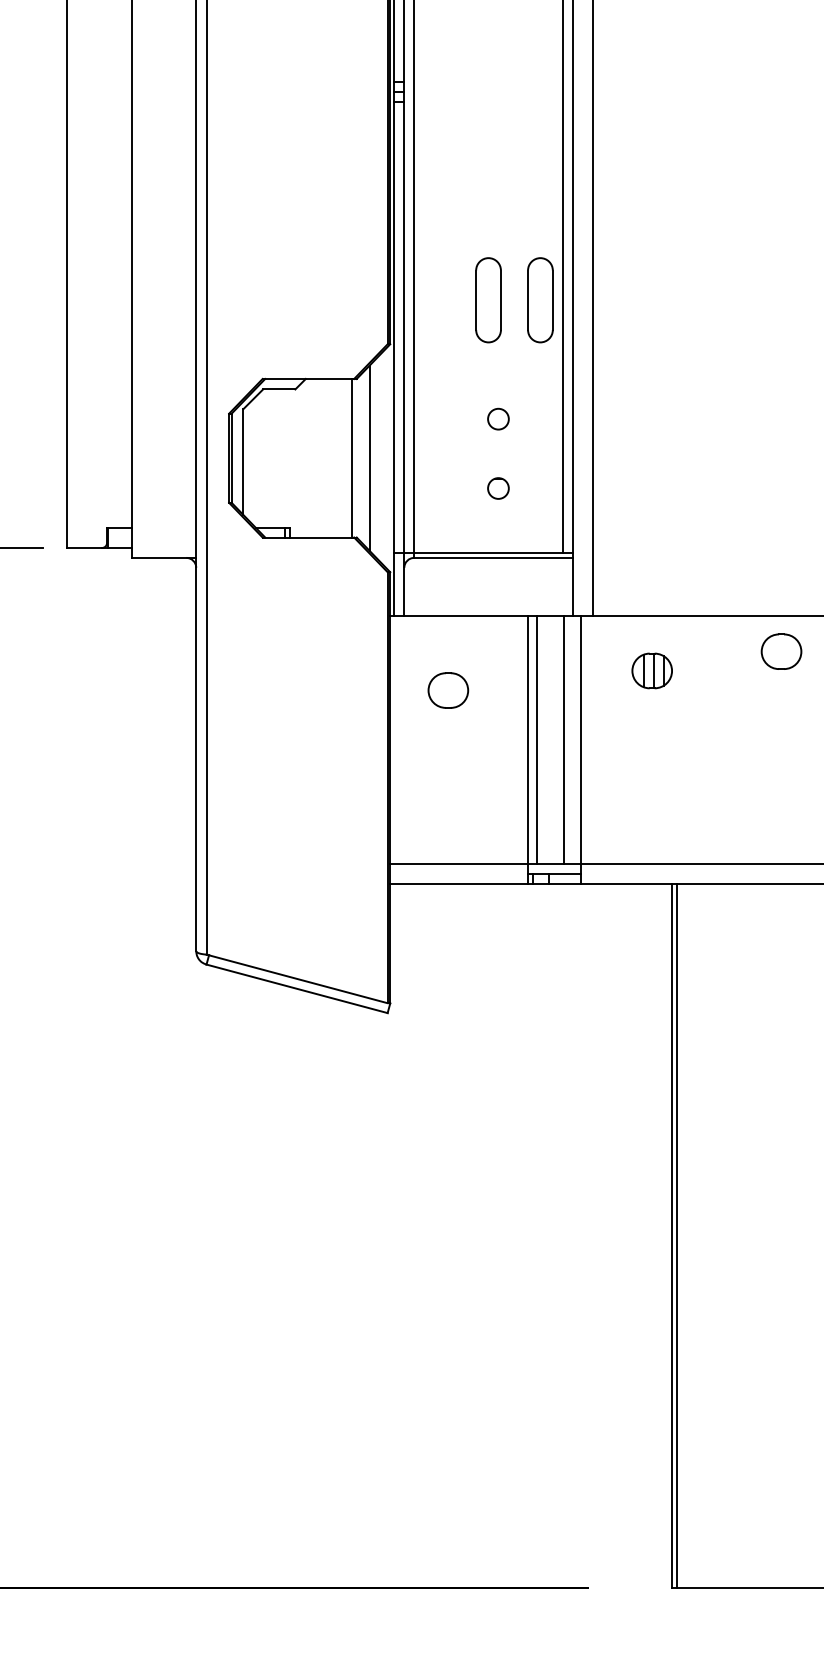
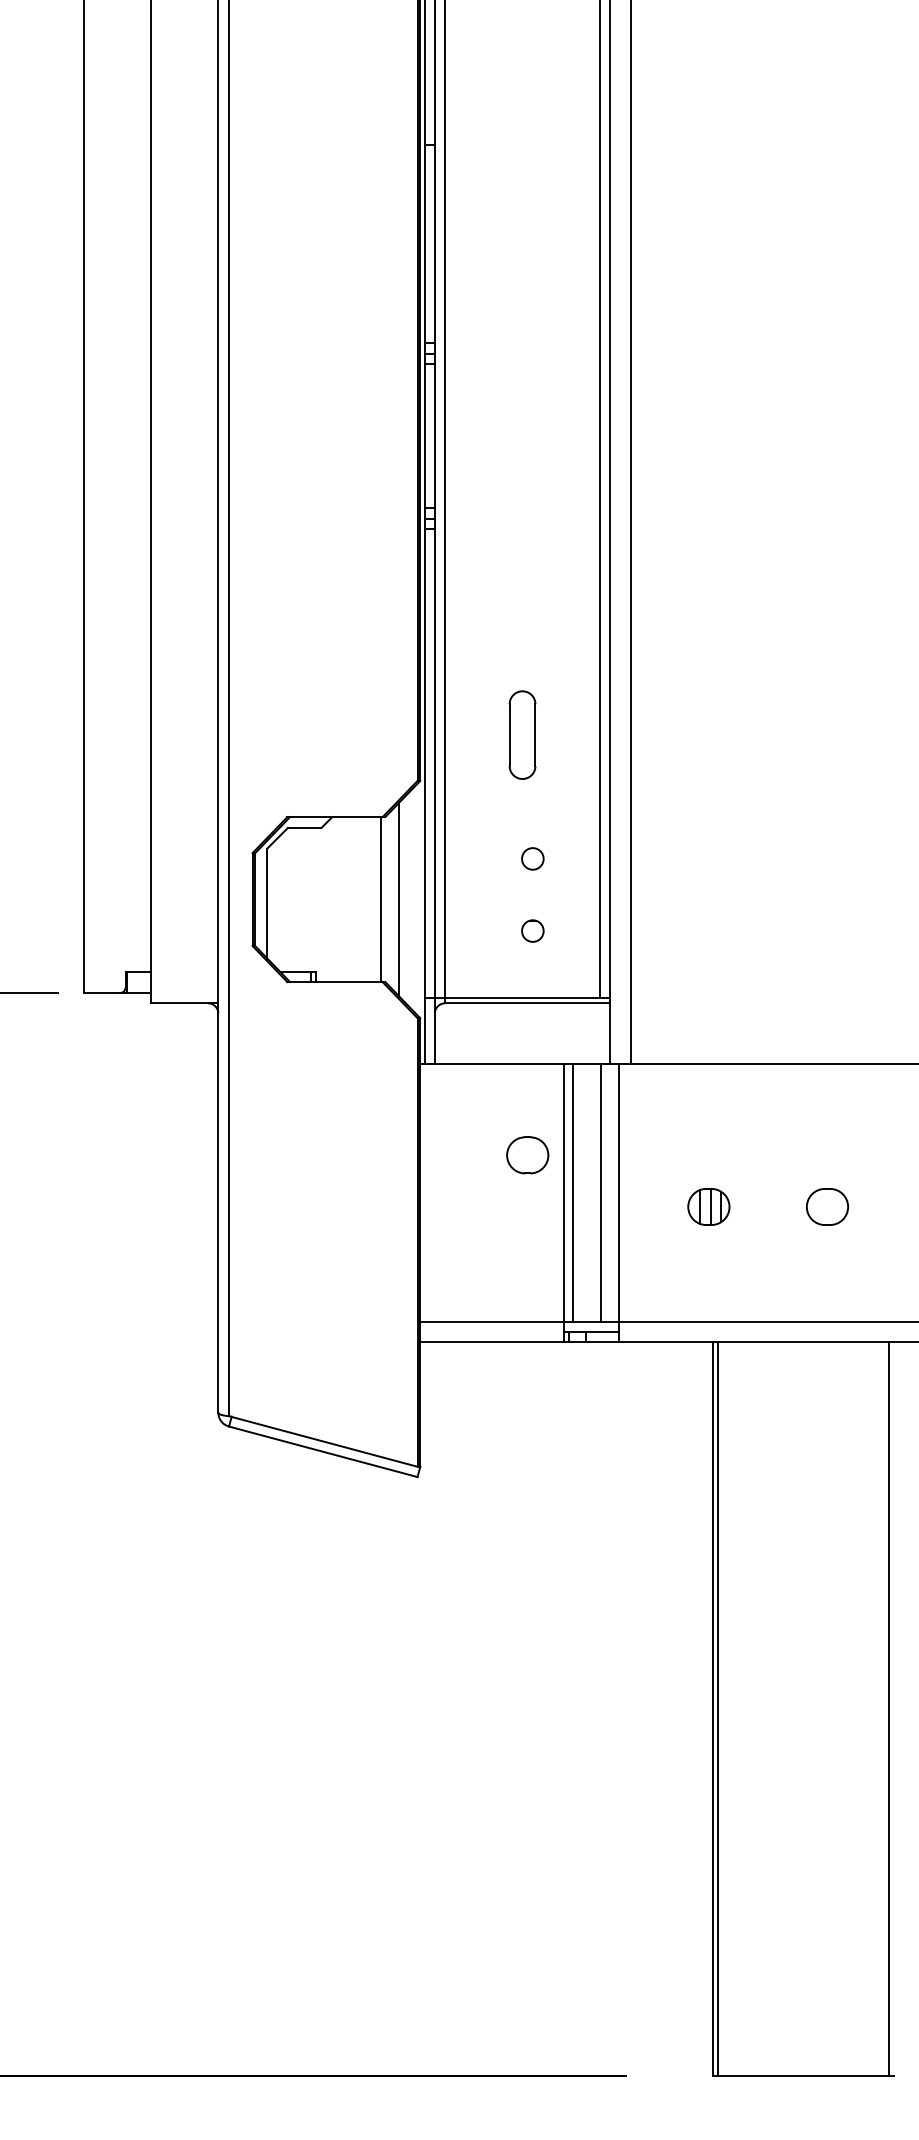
part: (540, 299) -> (576, 734), removed
part: (781, 651) -> (827, 1206), moved
part: (651, 670) -> (708, 1206), moved
part: (448, 690) -> (527, 1155), moved

